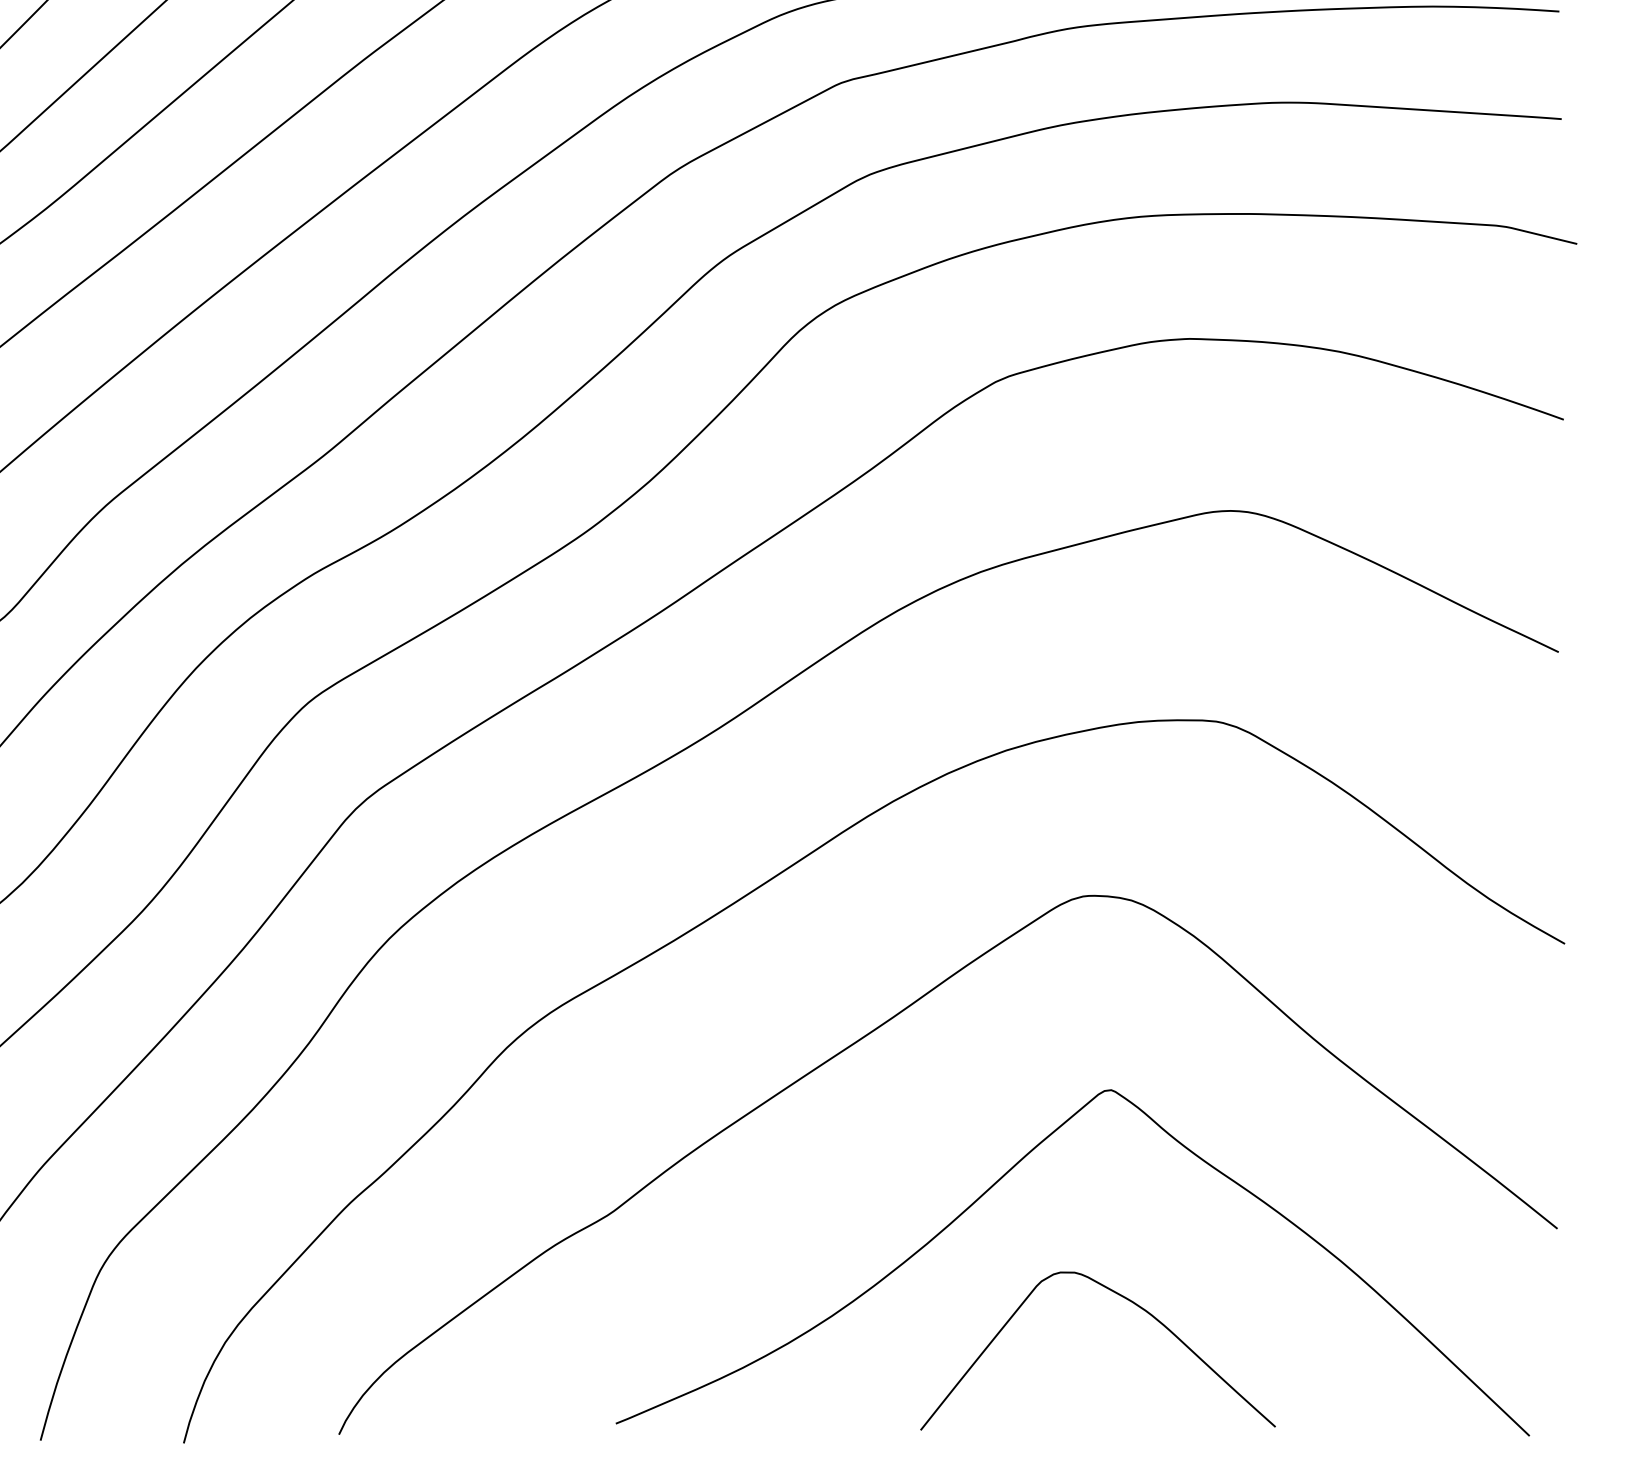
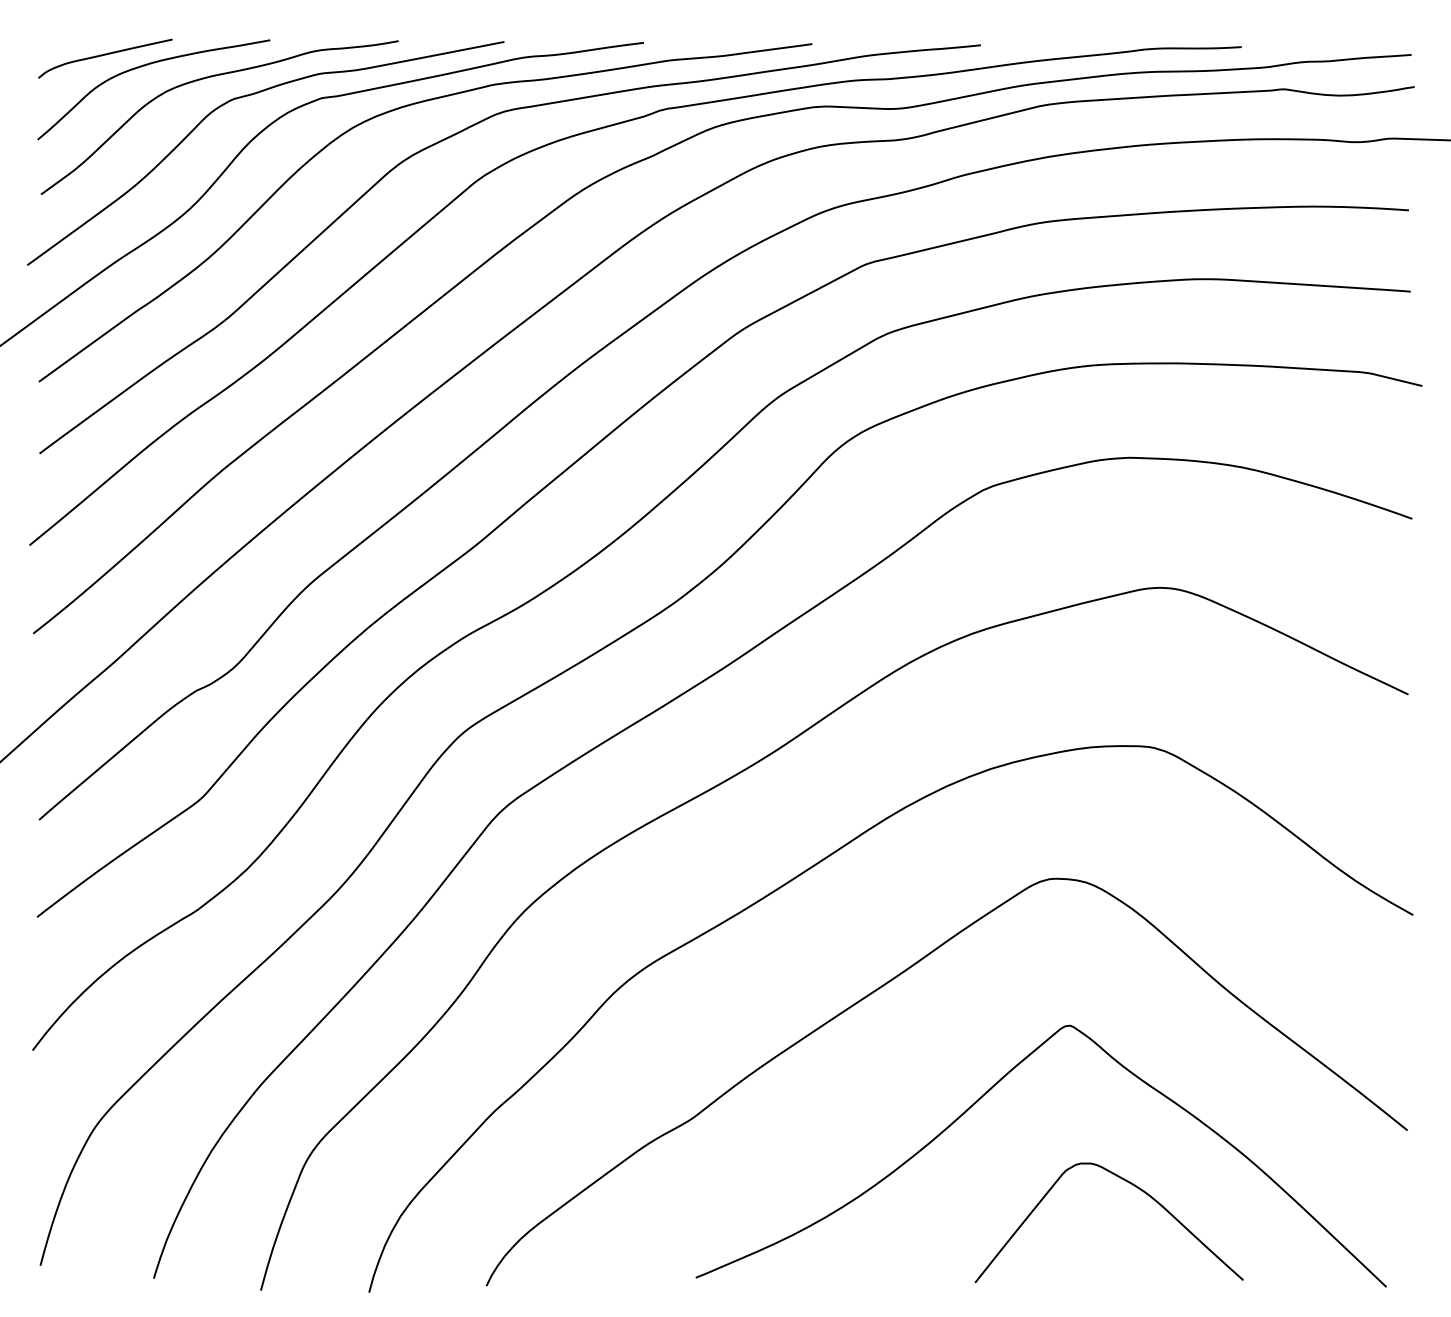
curve: (1126, 1300) -> (1130, 1184), moved

